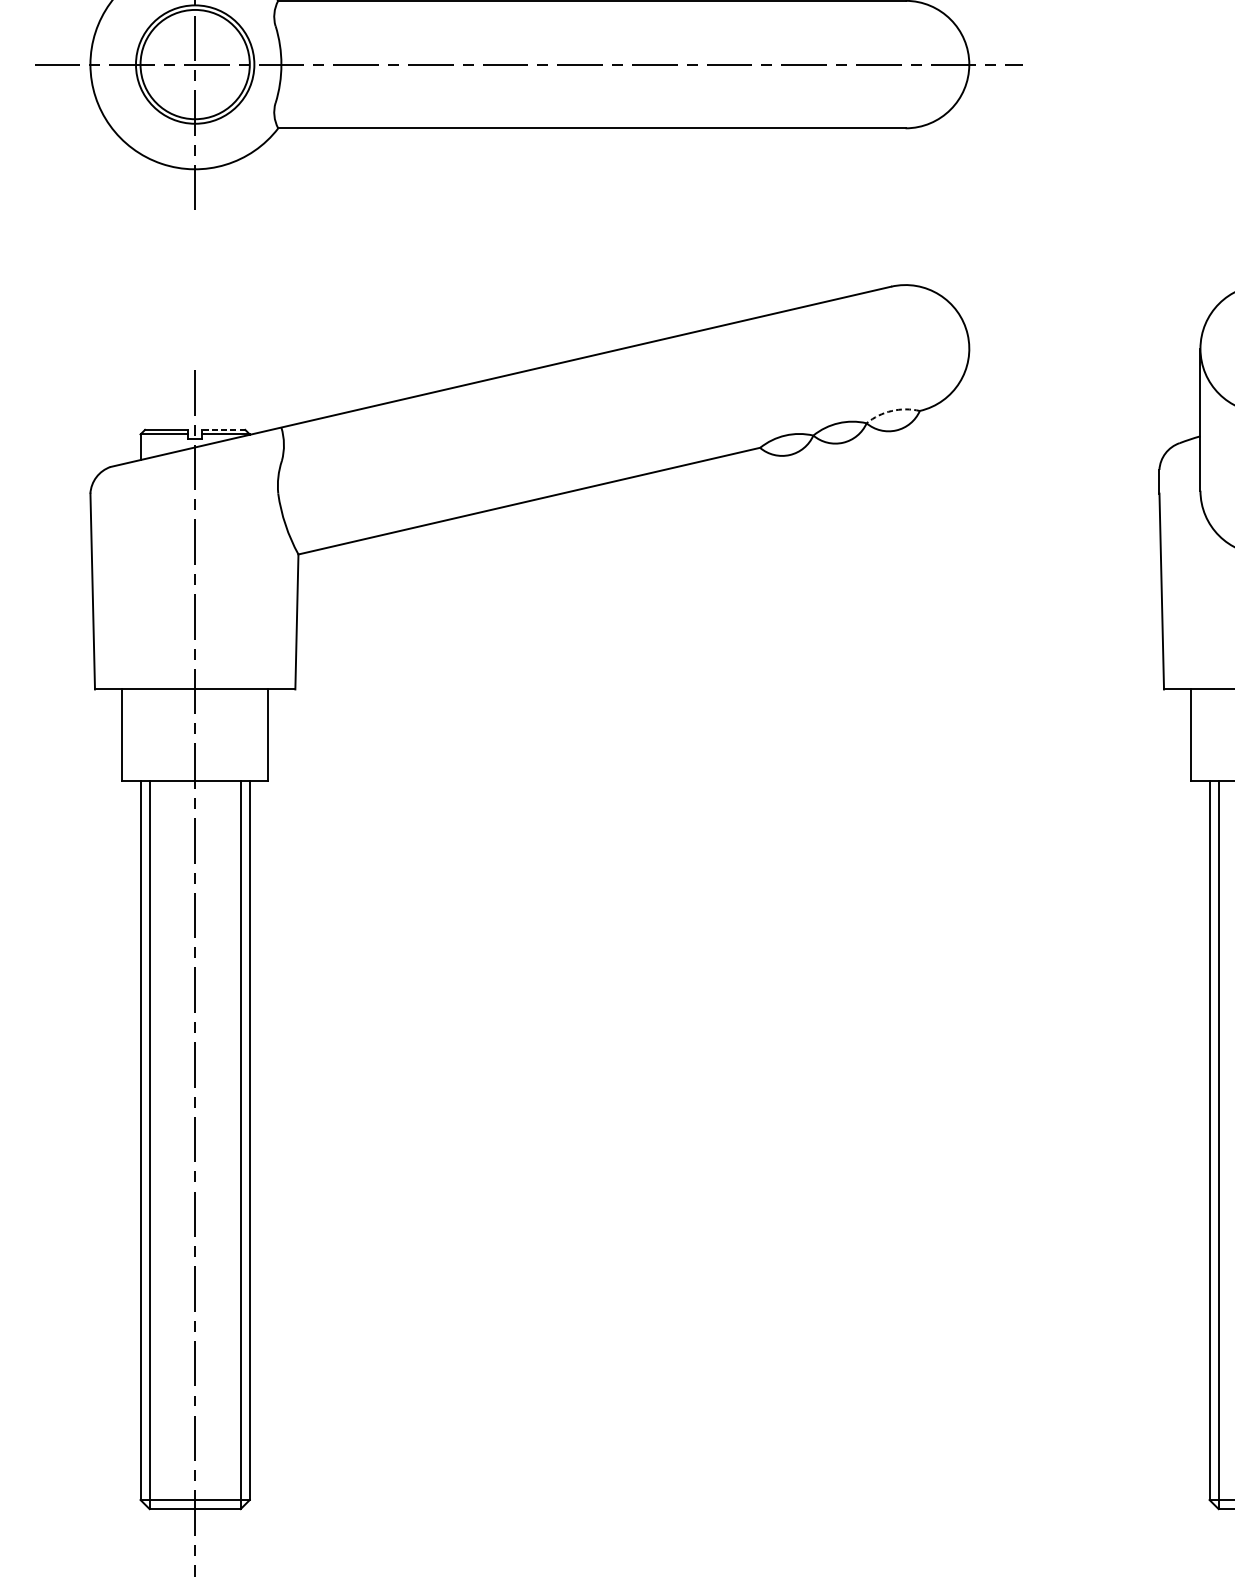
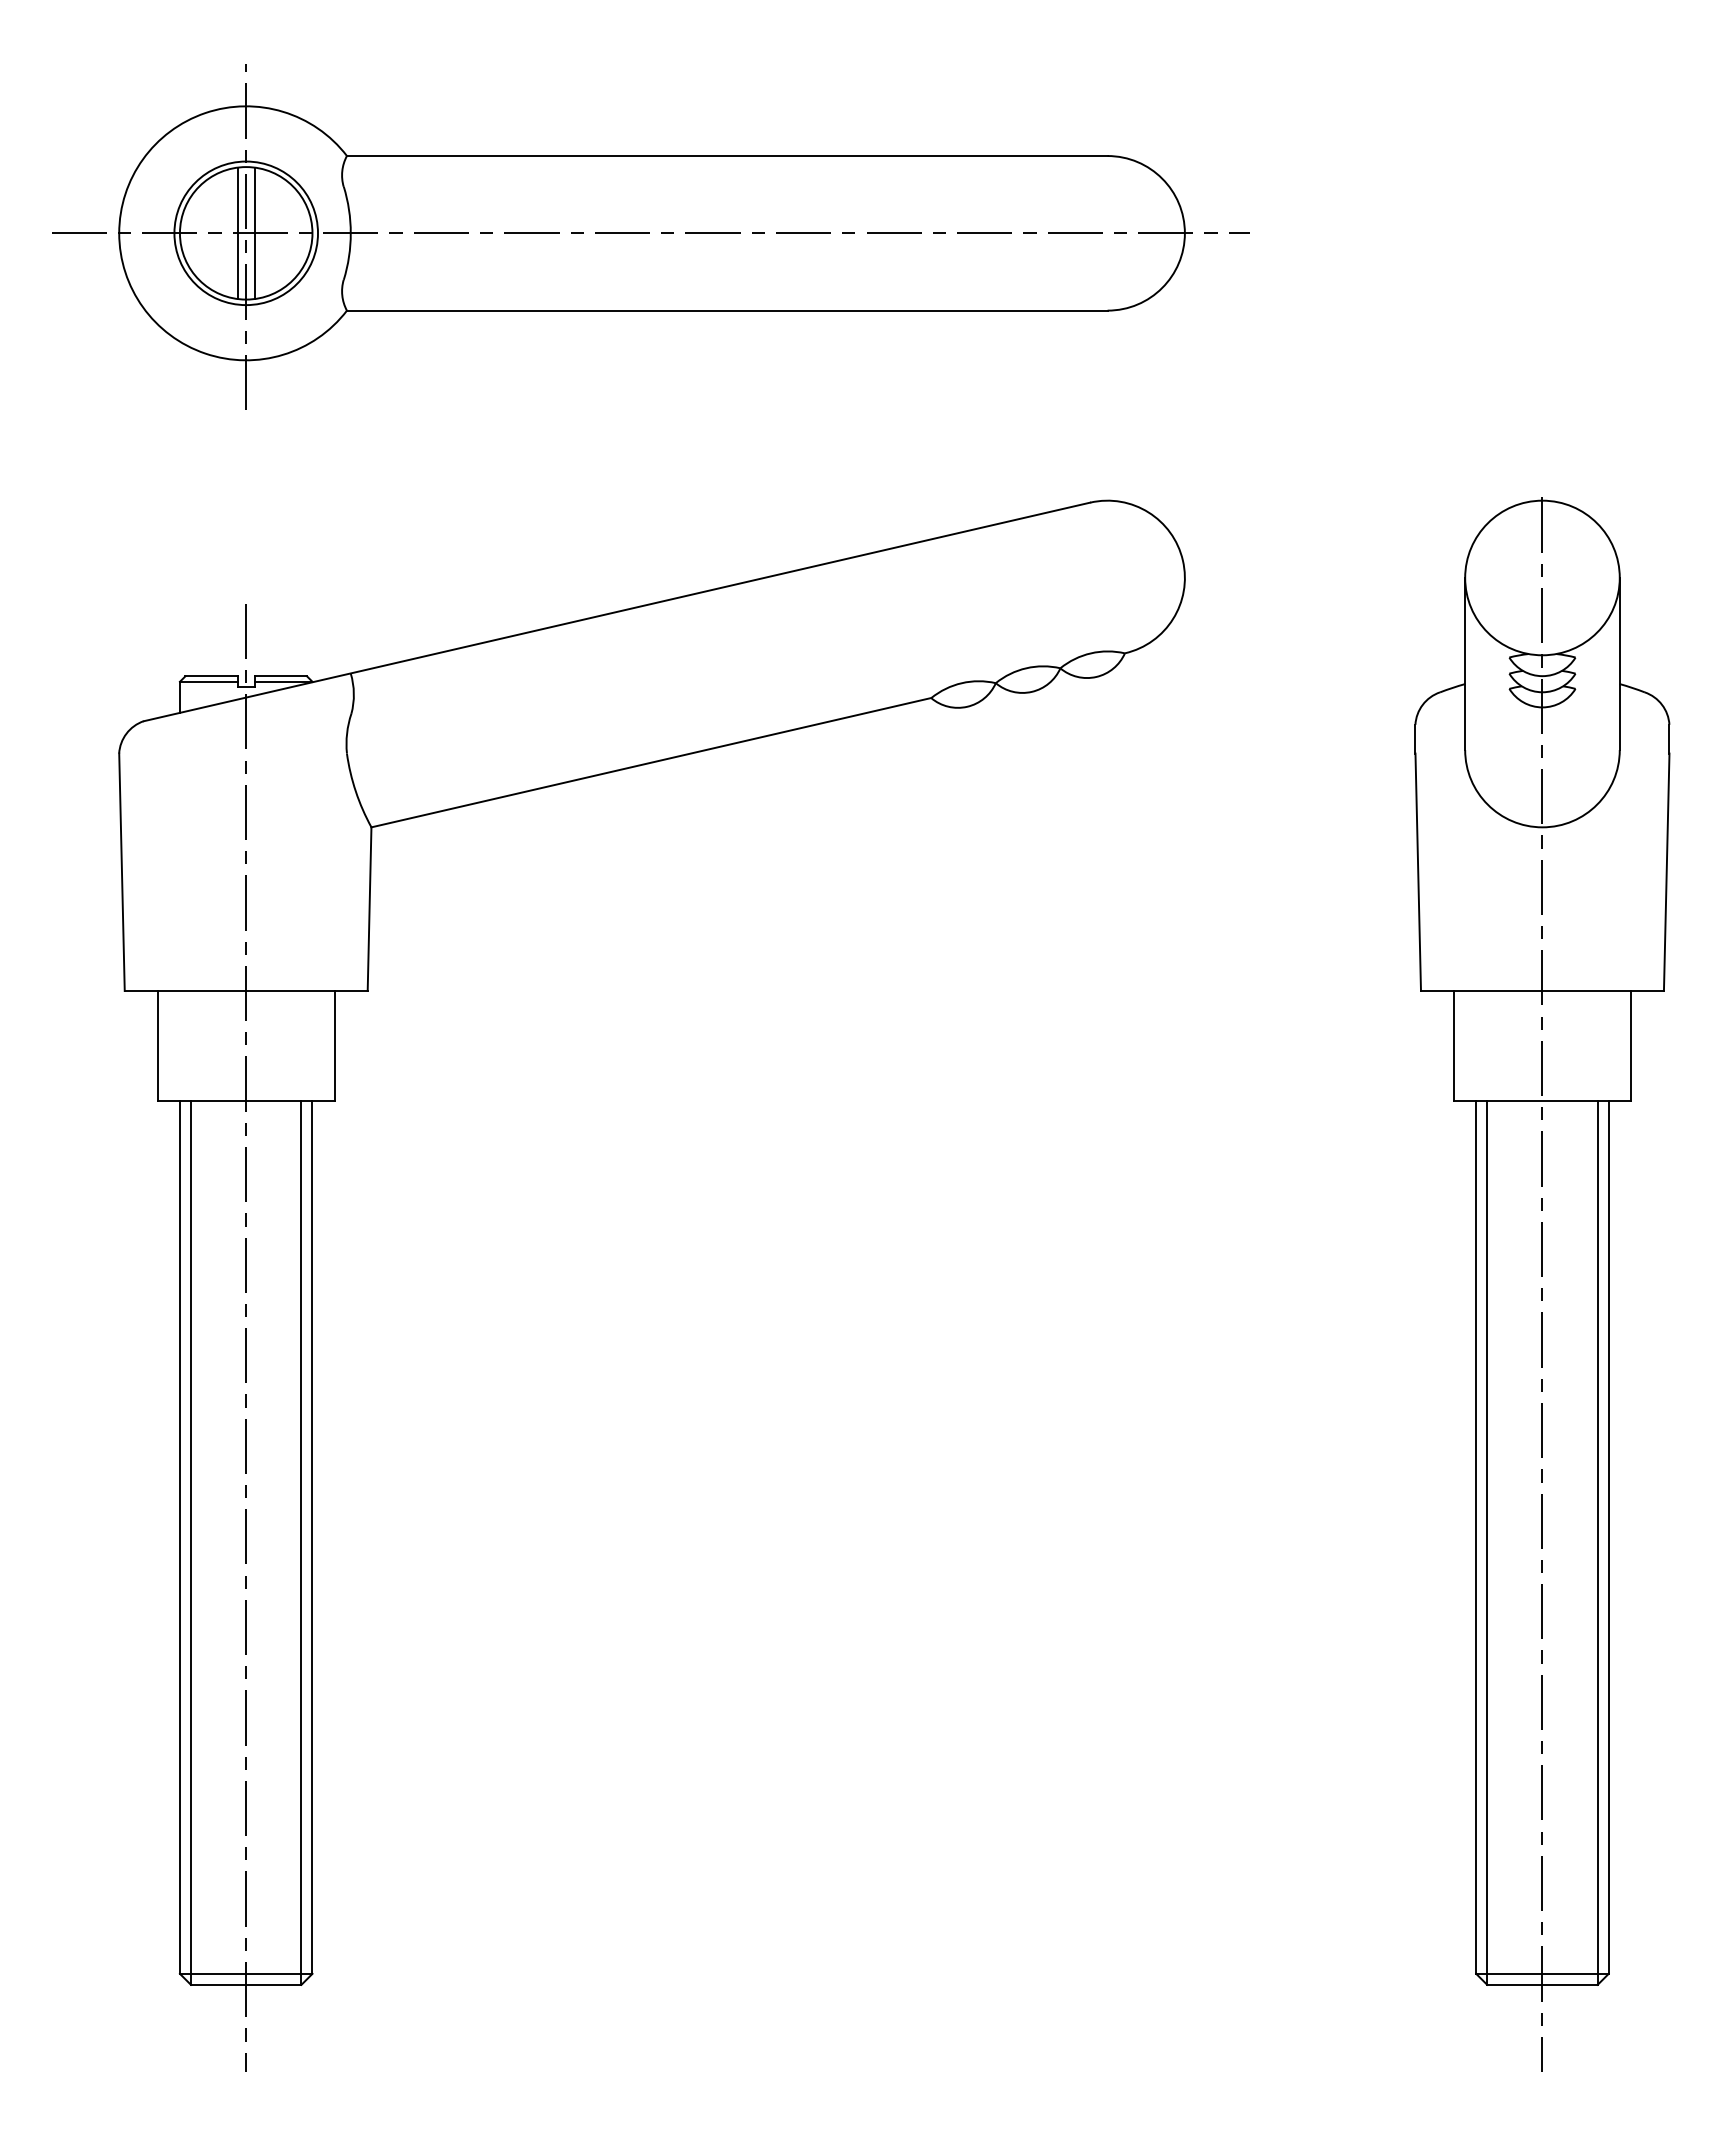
line: (187, 64) -> (237, 233), added
line: (202, 64) -> (254, 233), added
arc: (891, 411) -> (1090, 653), dashed -> solid
line: (223, 430) -> (280, 676), dashed -> solid

